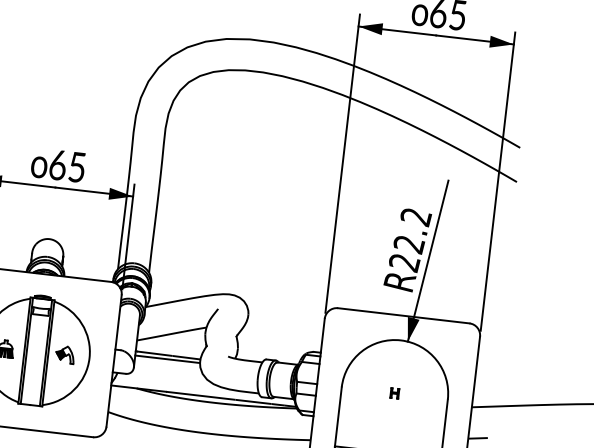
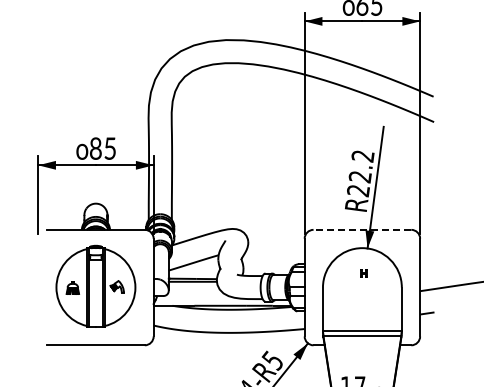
text: (57, 164) -> (95, 148), 65 -> 85
line: (403, 315) -> (362, 229), solid -> dashed
part: (393, 393) -> (363, 273), moved

